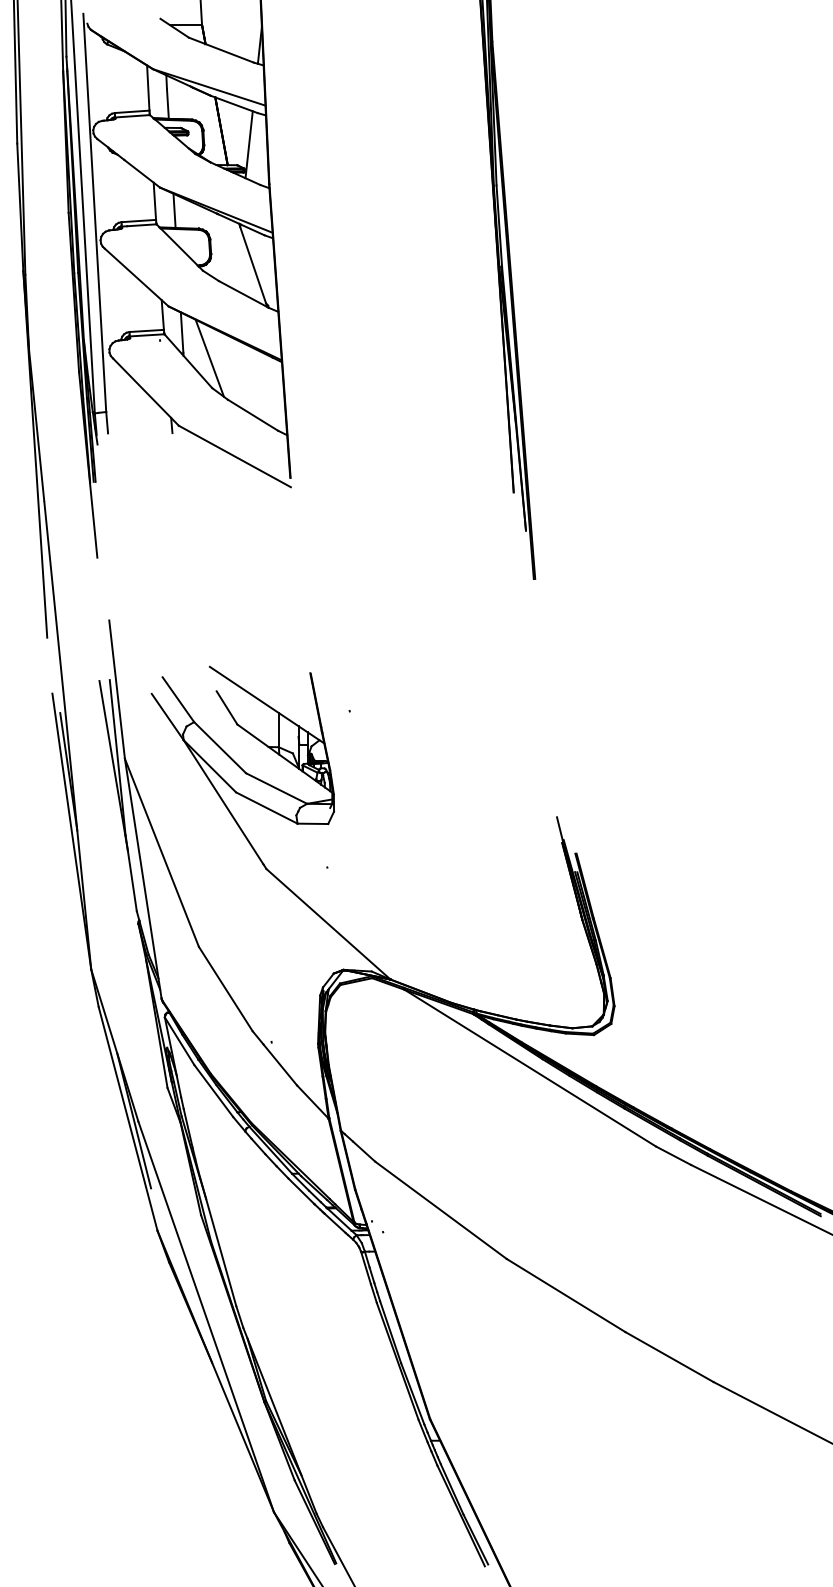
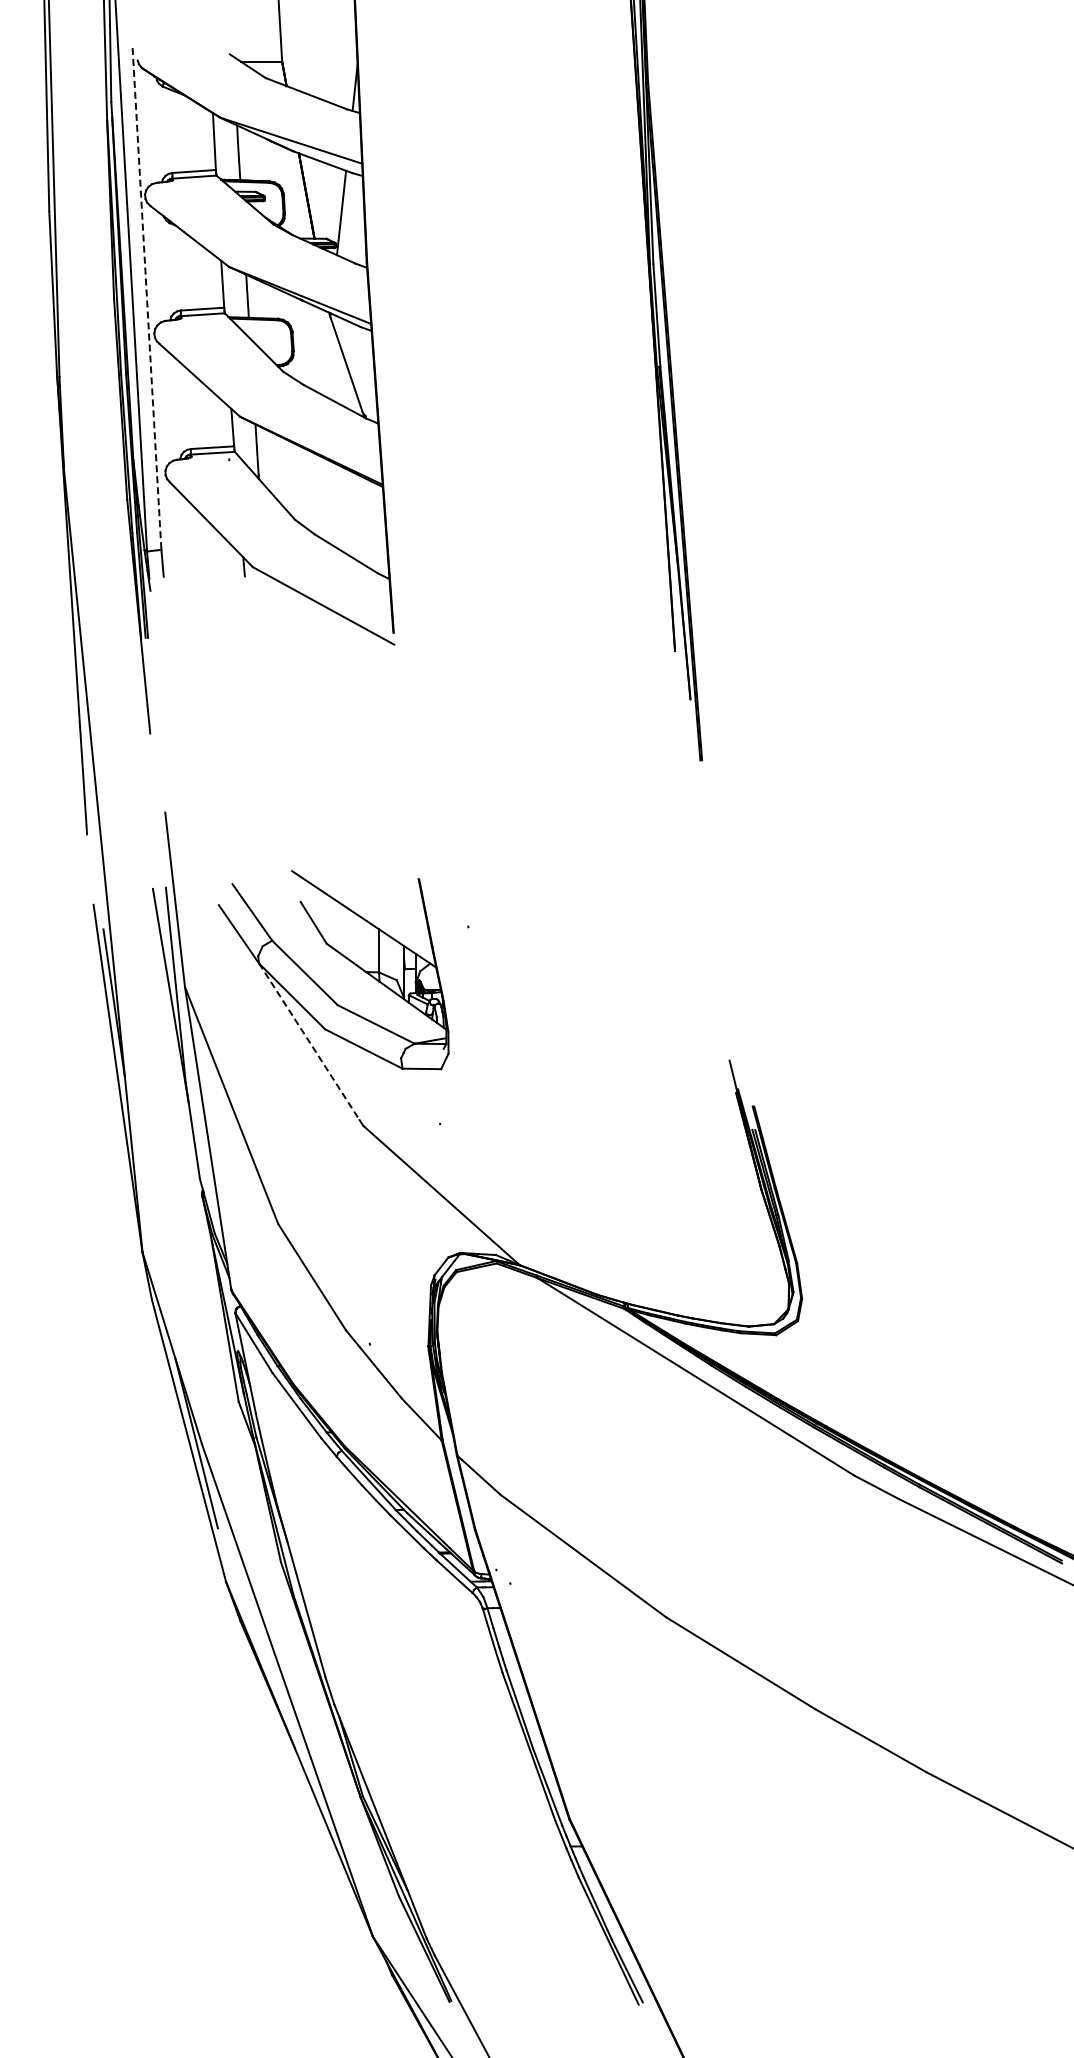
line: (95, 213) -> (147, 299), solid -> dashed
line: (209, 357) -> (291, 481), removed
line: (223, 802) -> (309, 1042), solid -> dashed

